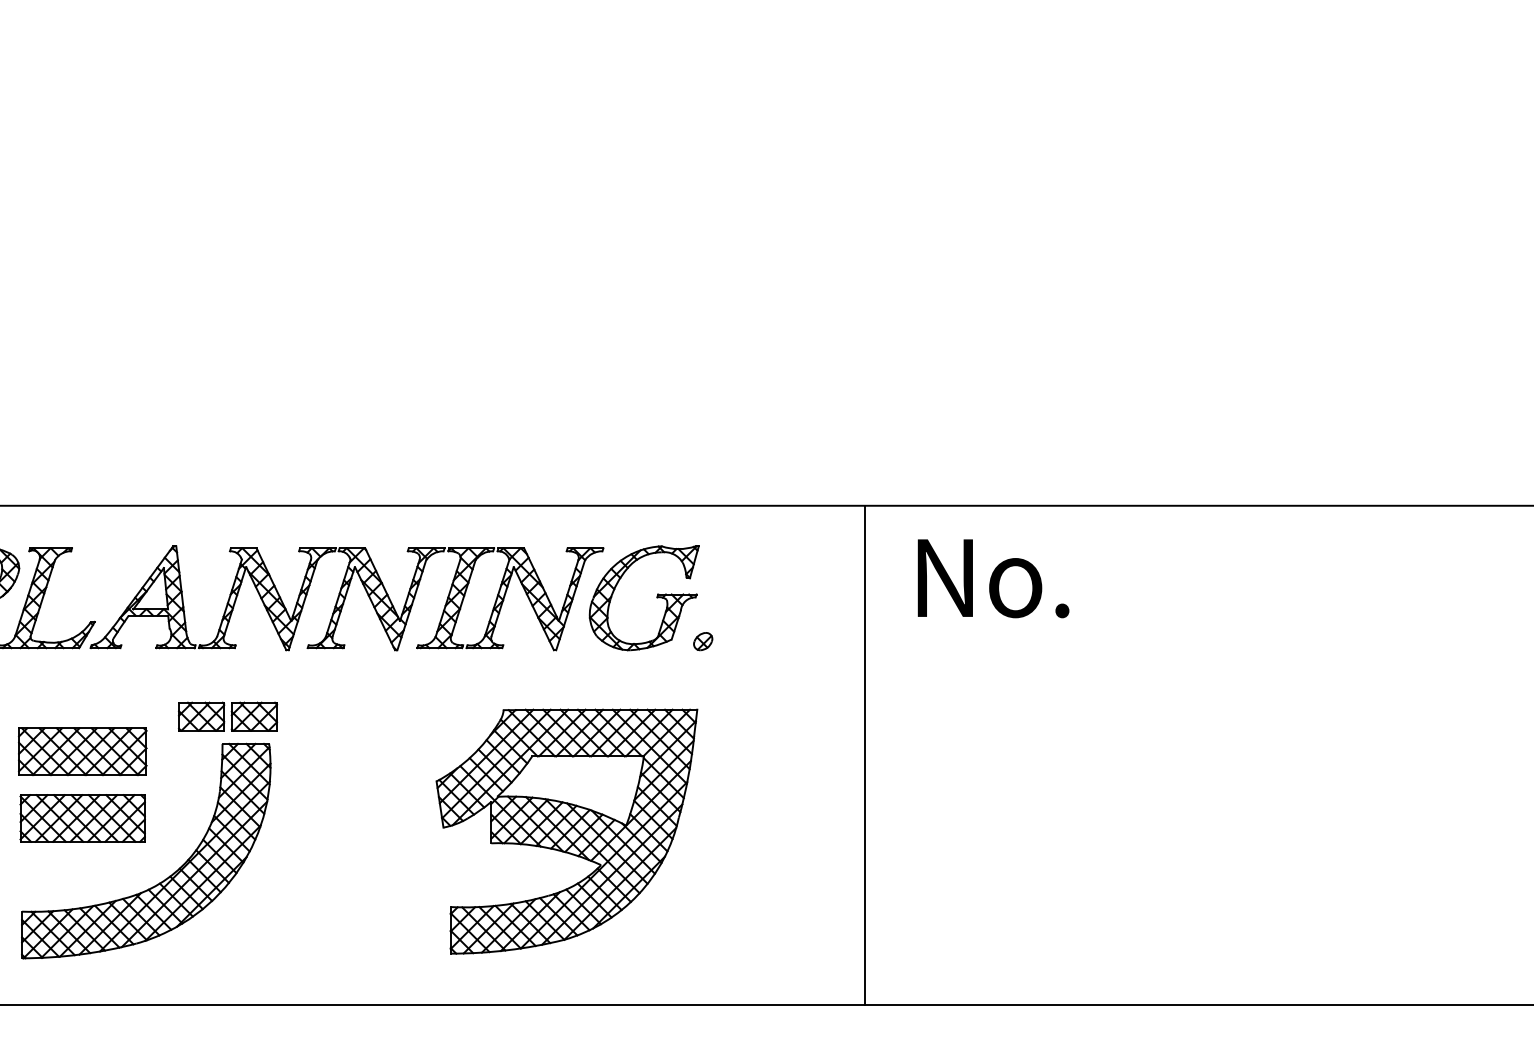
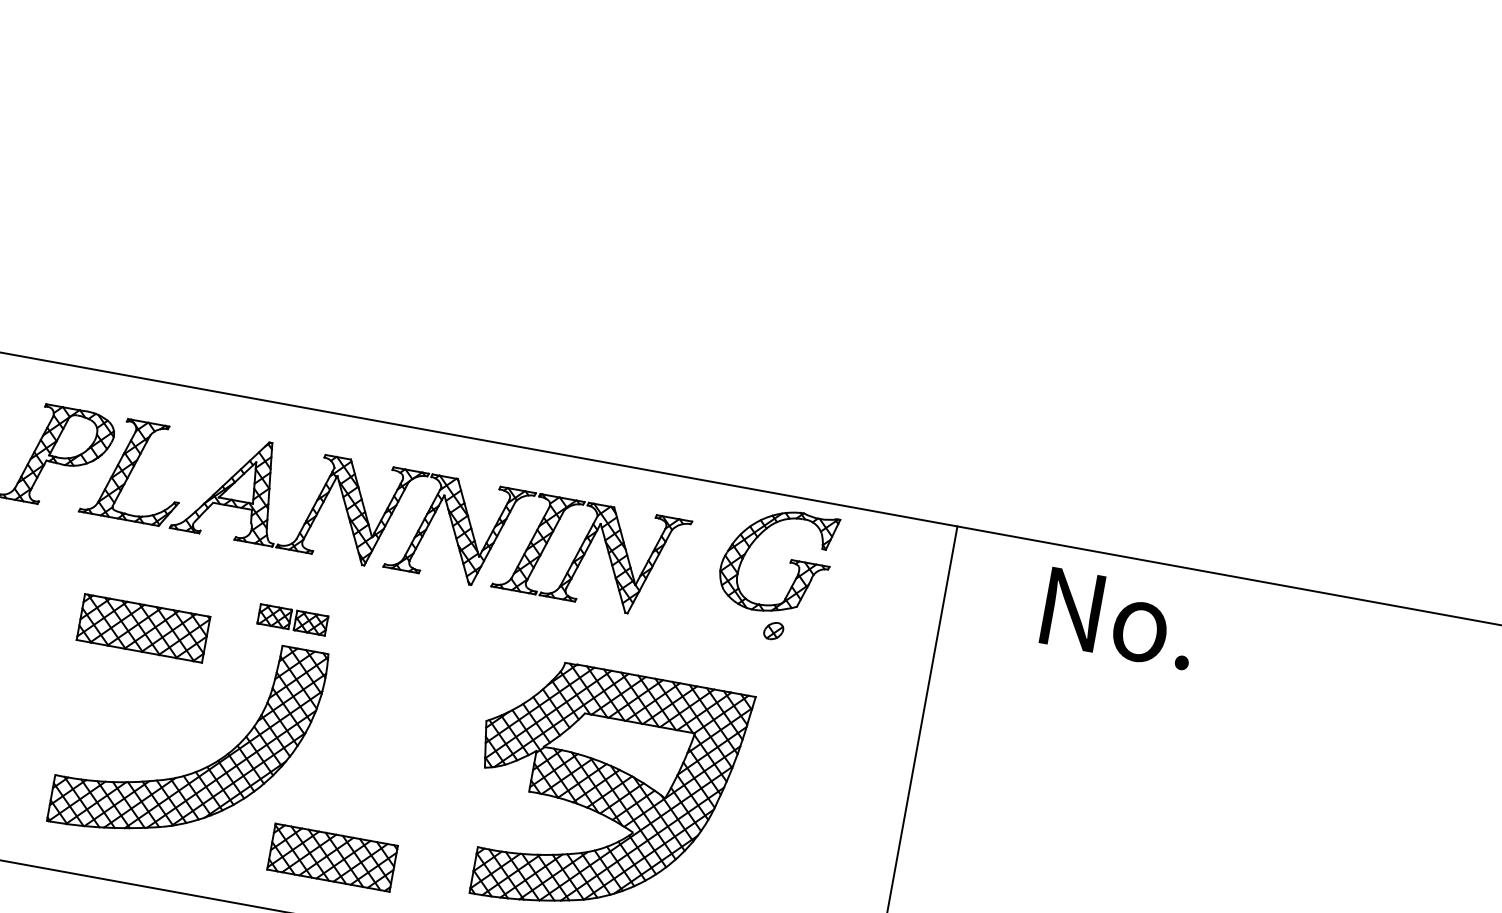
text: (993, 578) -> (1119, 618), moved
part: (656, 598) -> (789, 563), moved
part: (228, 716) -> (293, 619), size x0.7
part: (82, 818) -> (332, 857), moved

